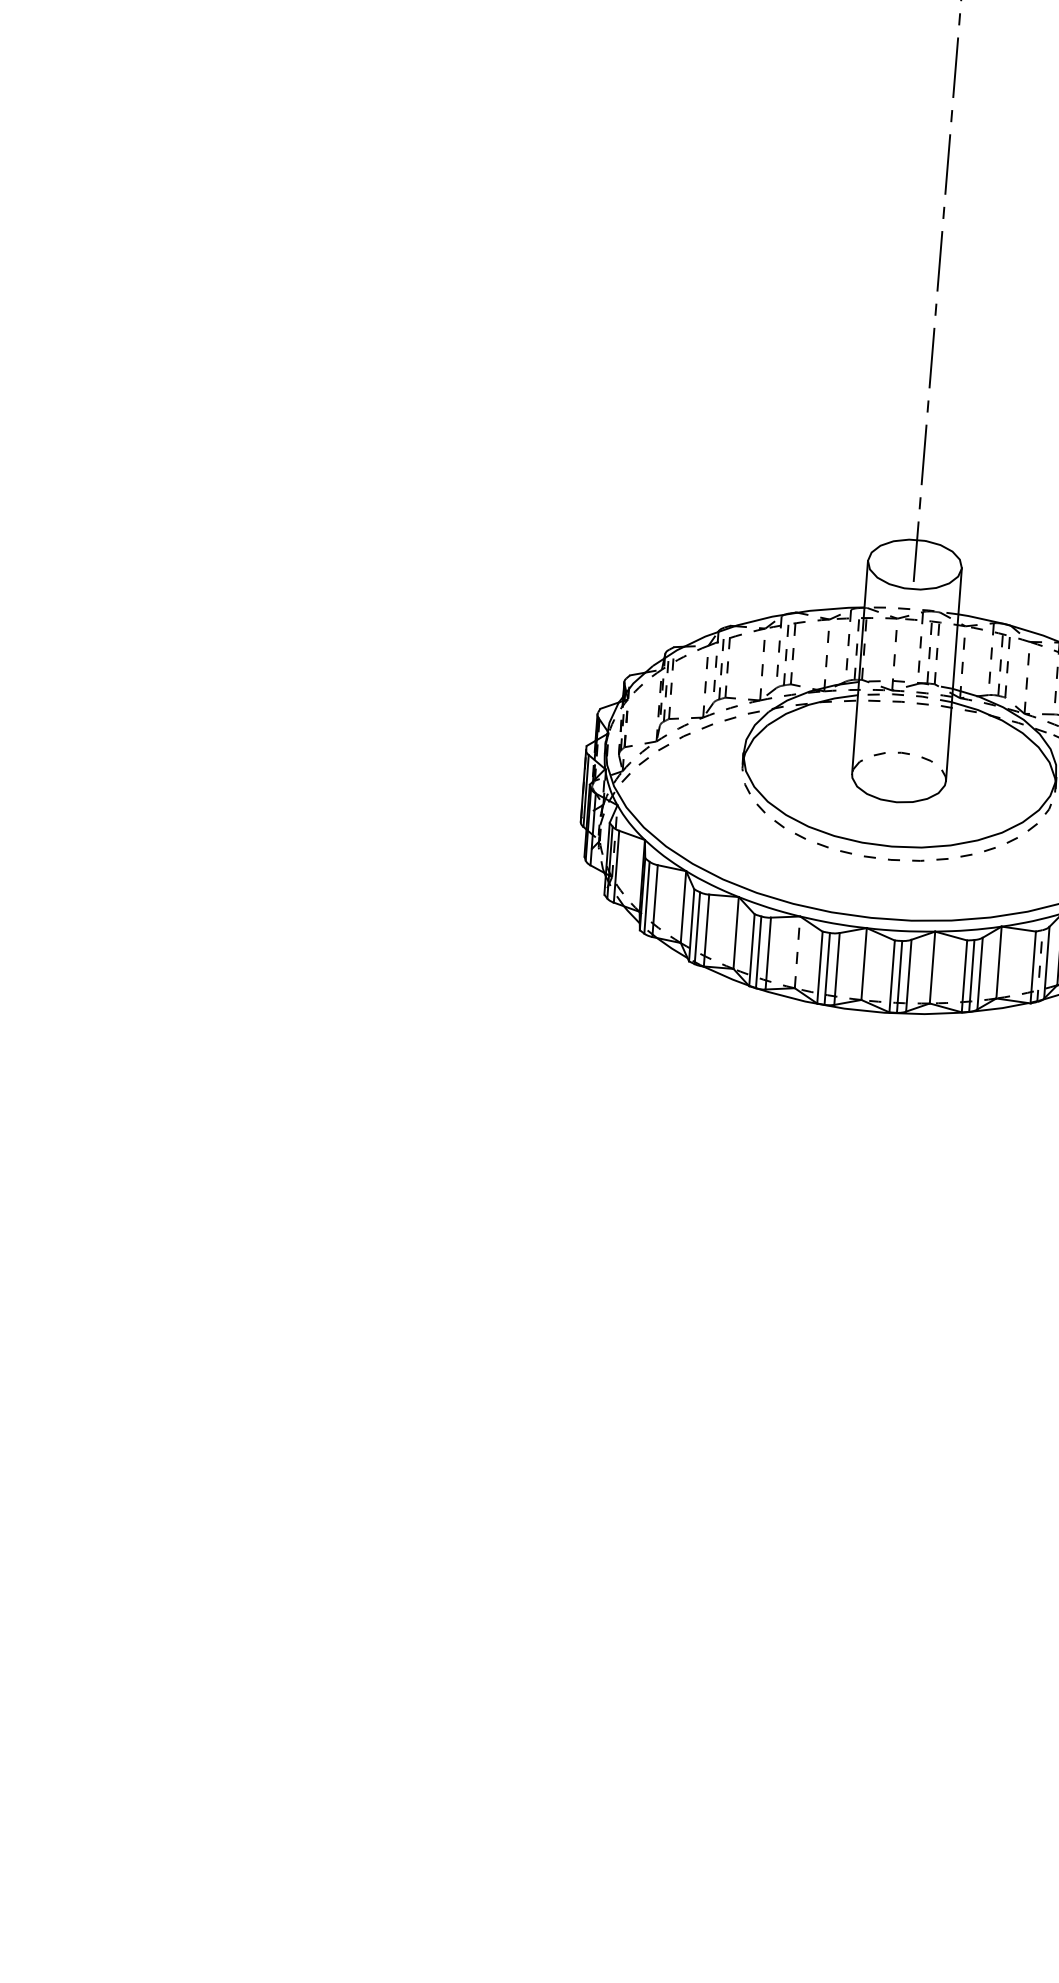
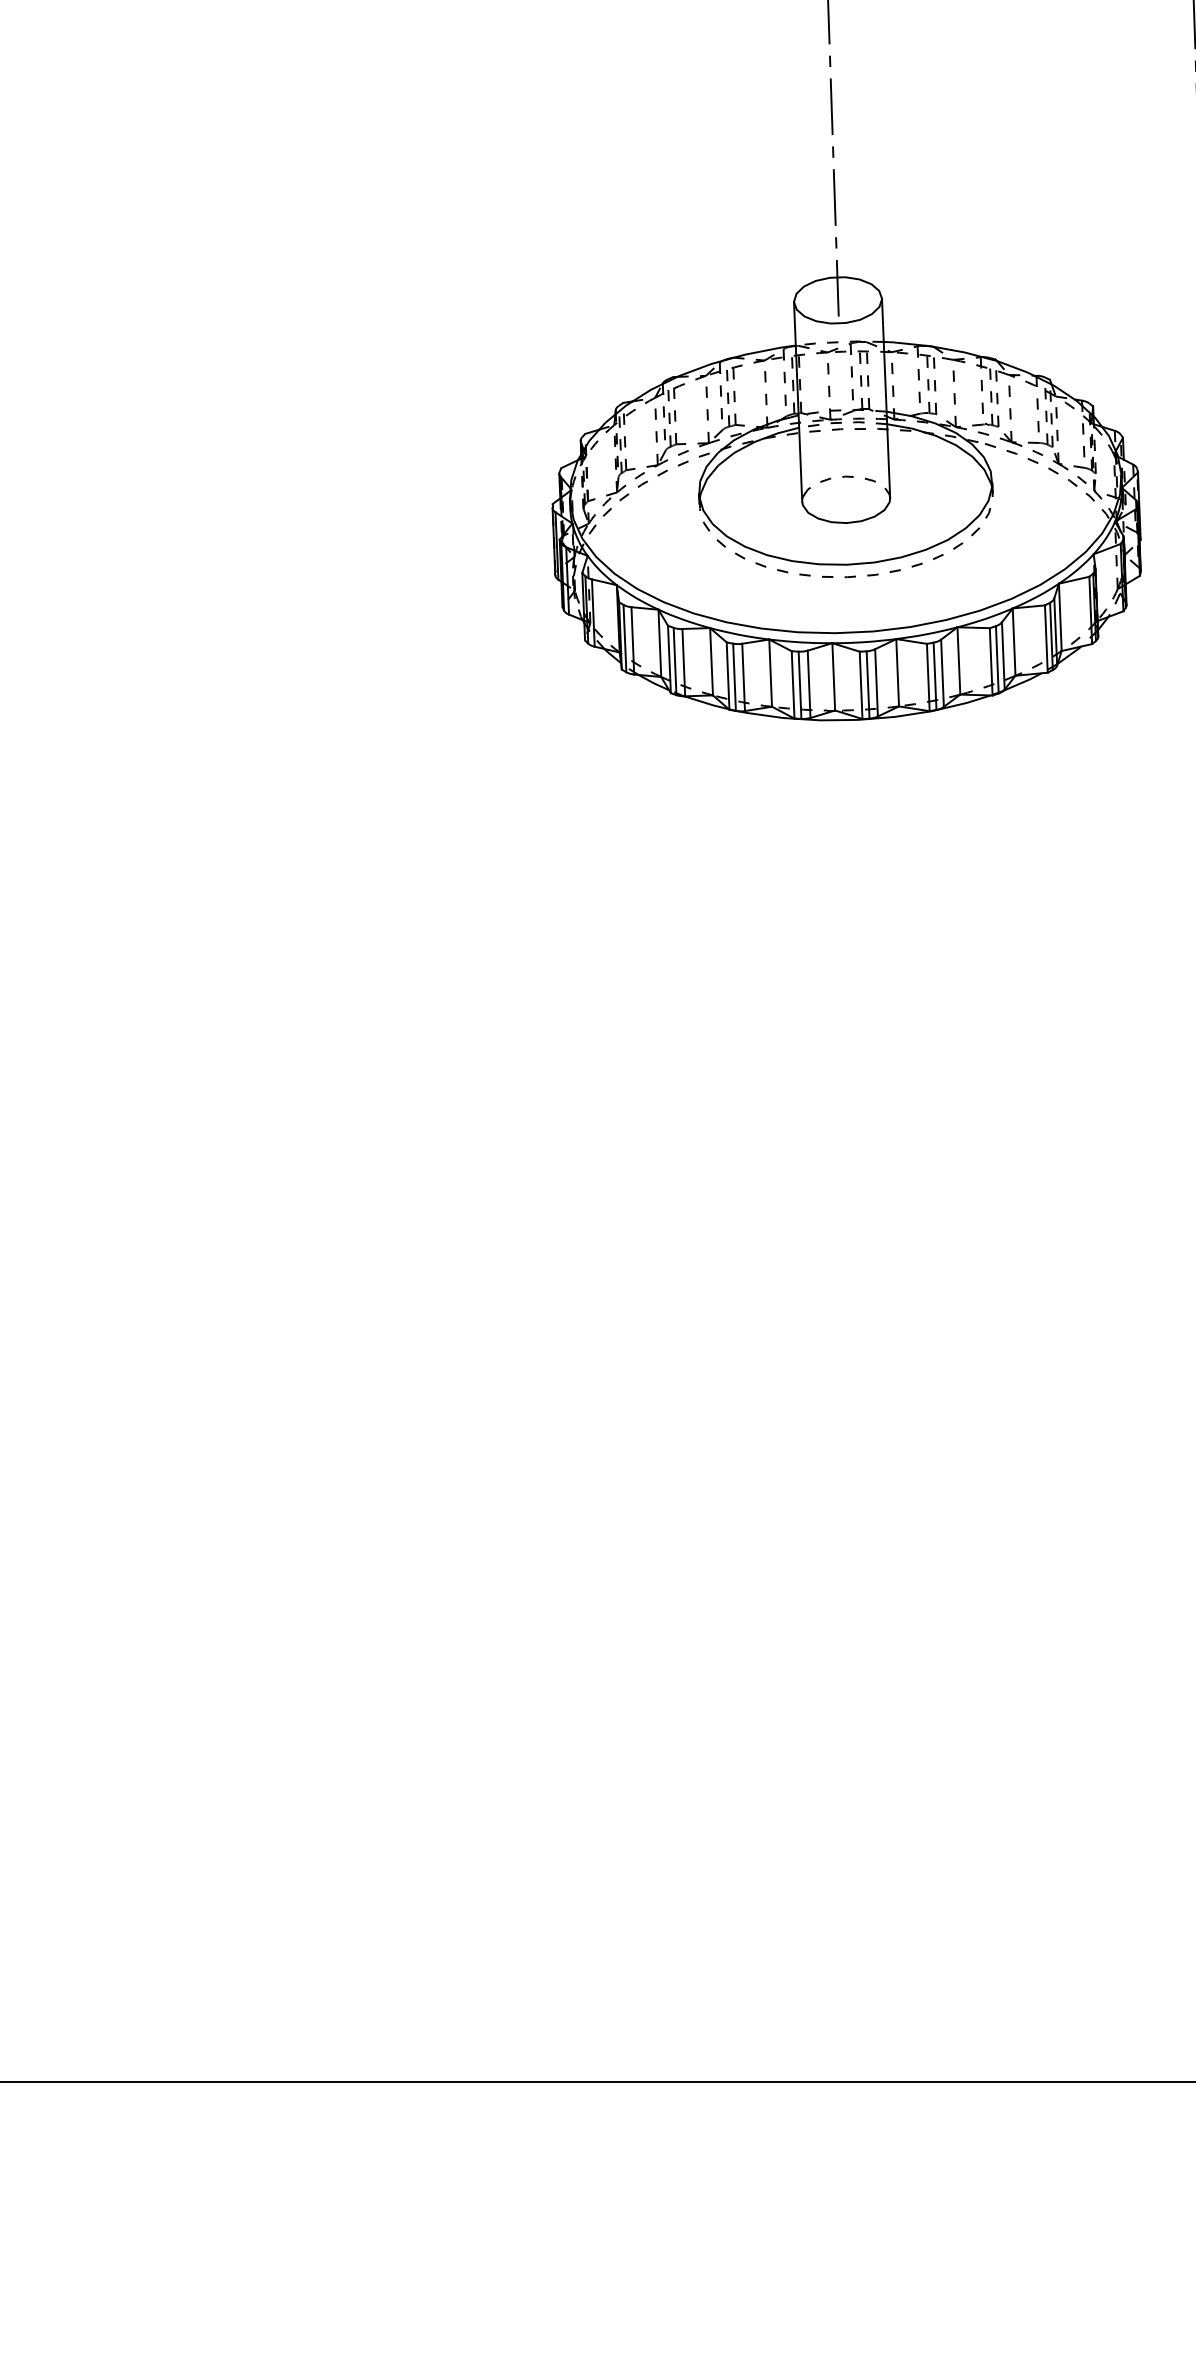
line: (797, 952) -> (770, 673), dashed -> solid
line: (1040, 965) -> (997, 659), dashed -> solid

